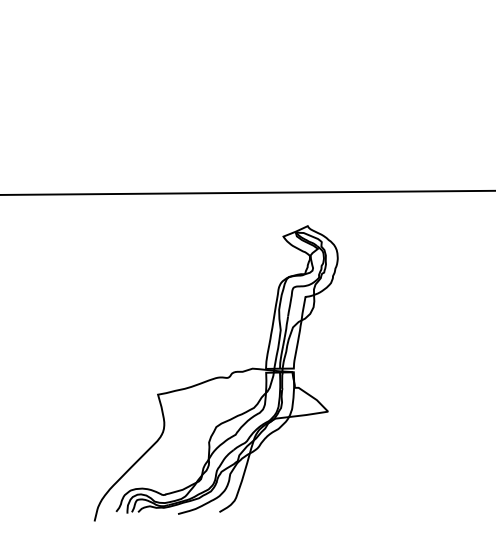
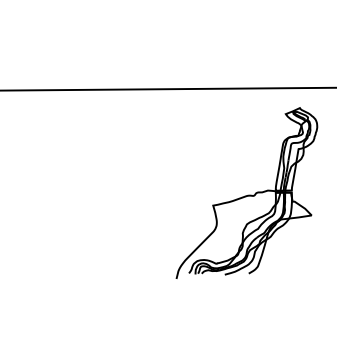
part: (215, 372) -> (246, 192), moved

